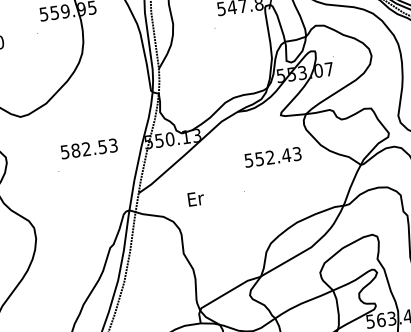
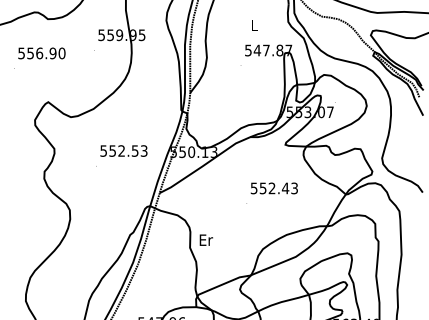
text: (75, 150) -> (112, 150), 582.53 -> 552.53
text: (272, 157) -> (273, 188), moved
text: (194, 198) -> (205, 239), moved

